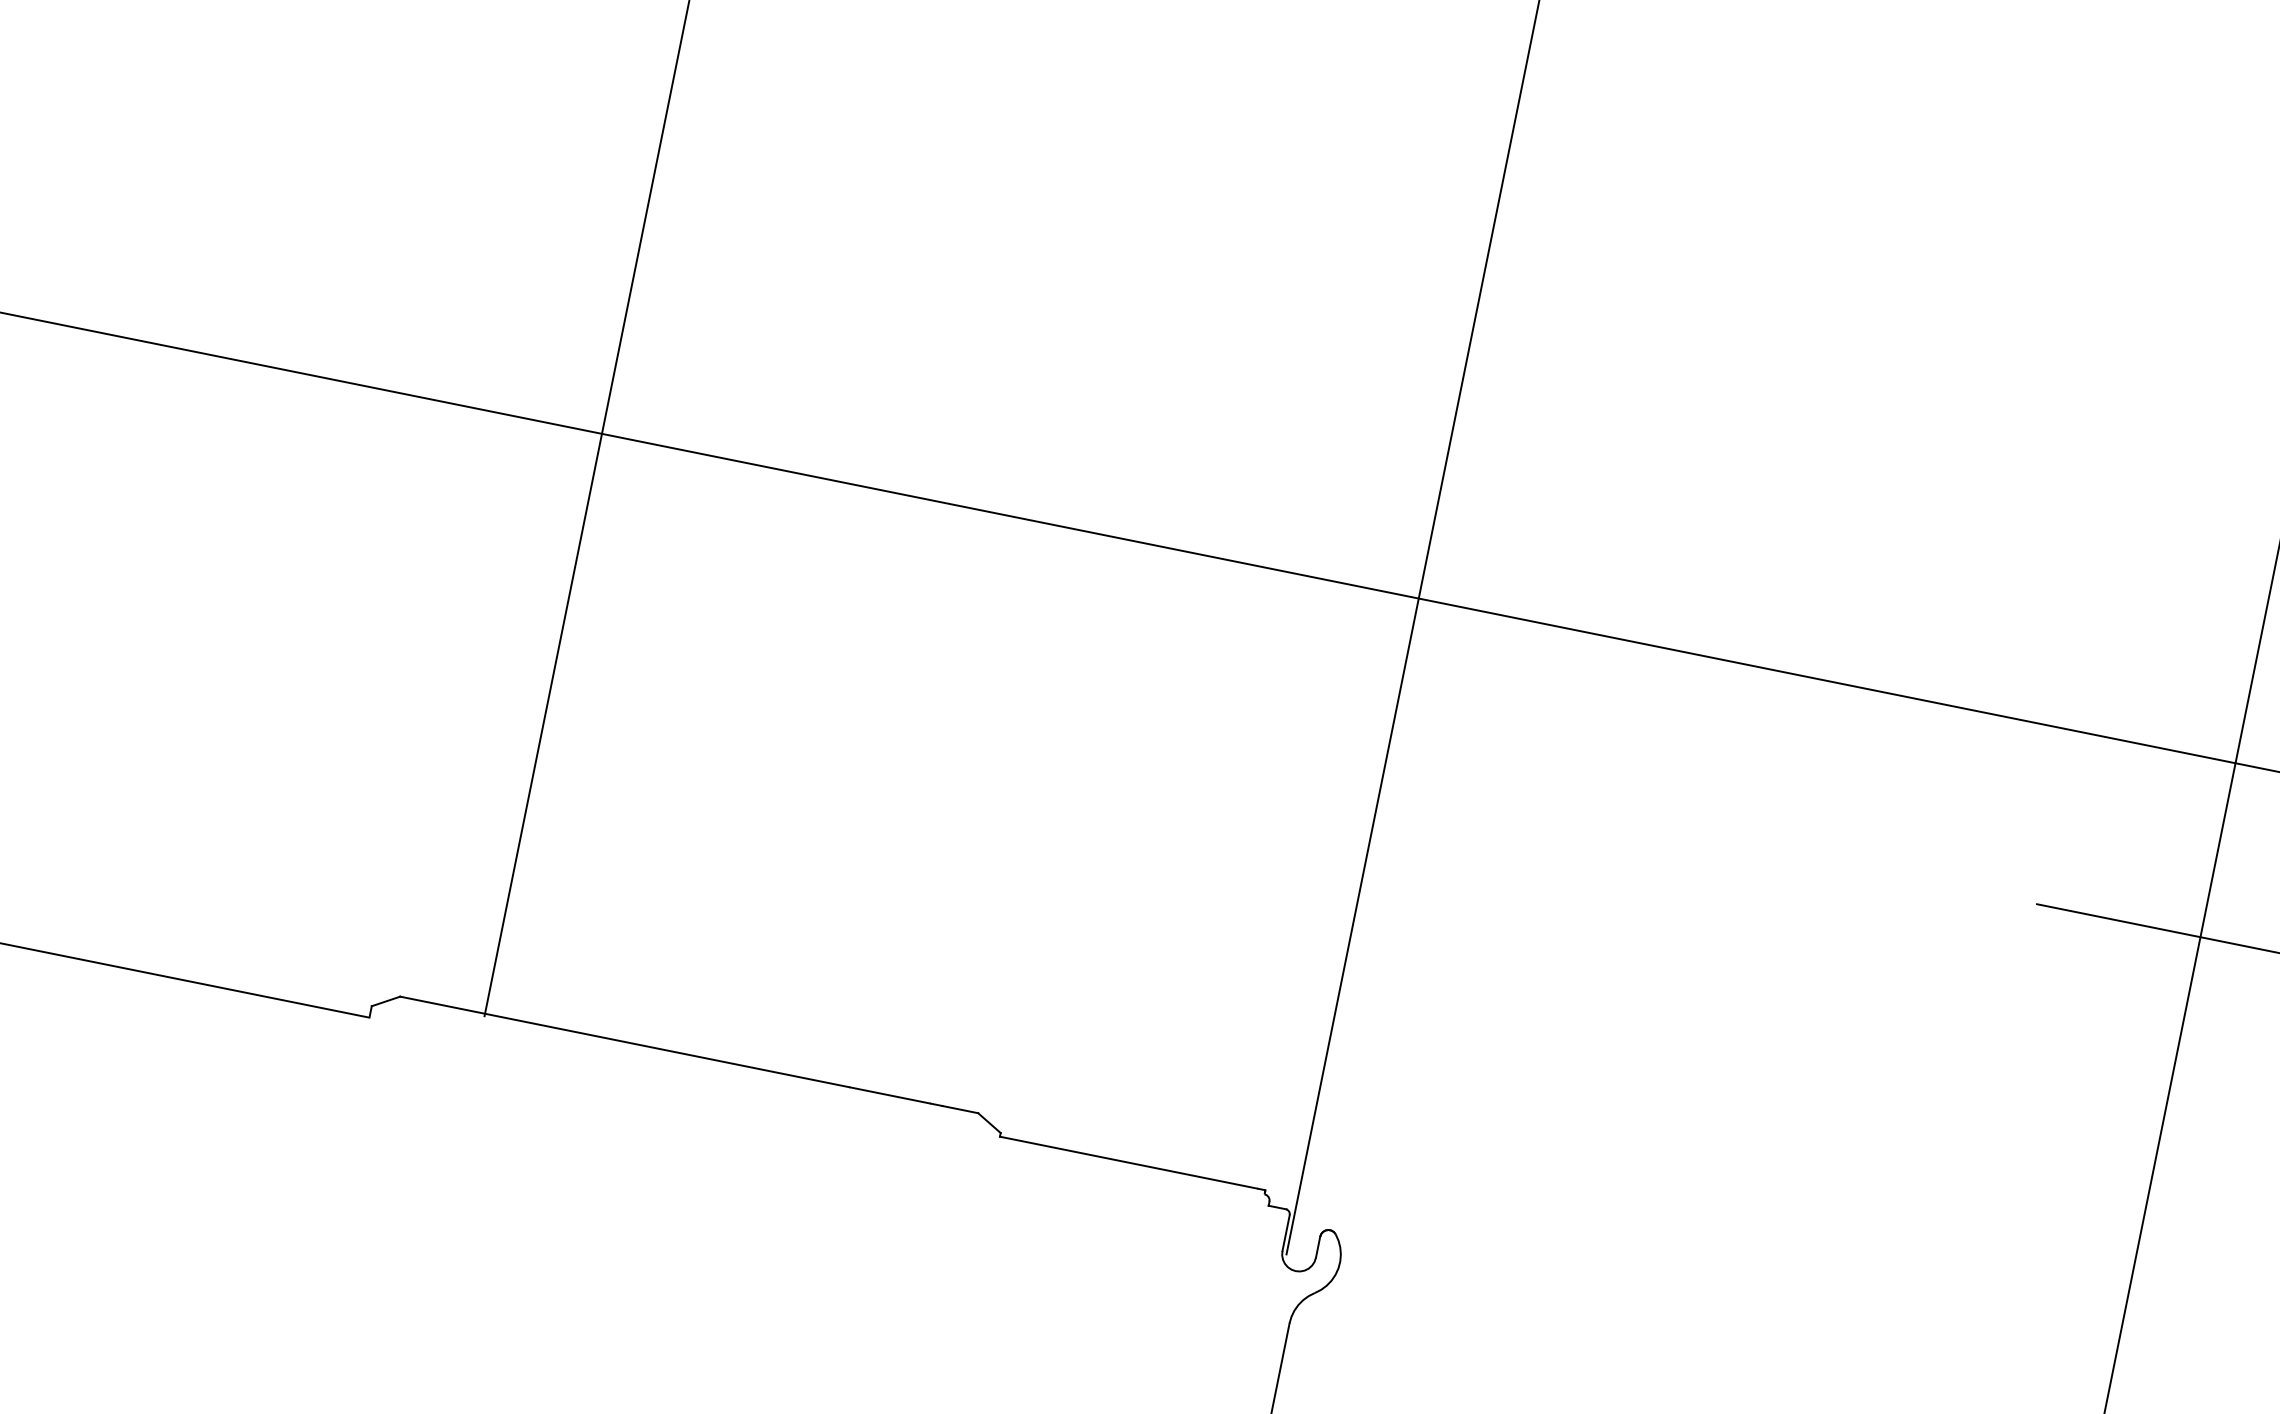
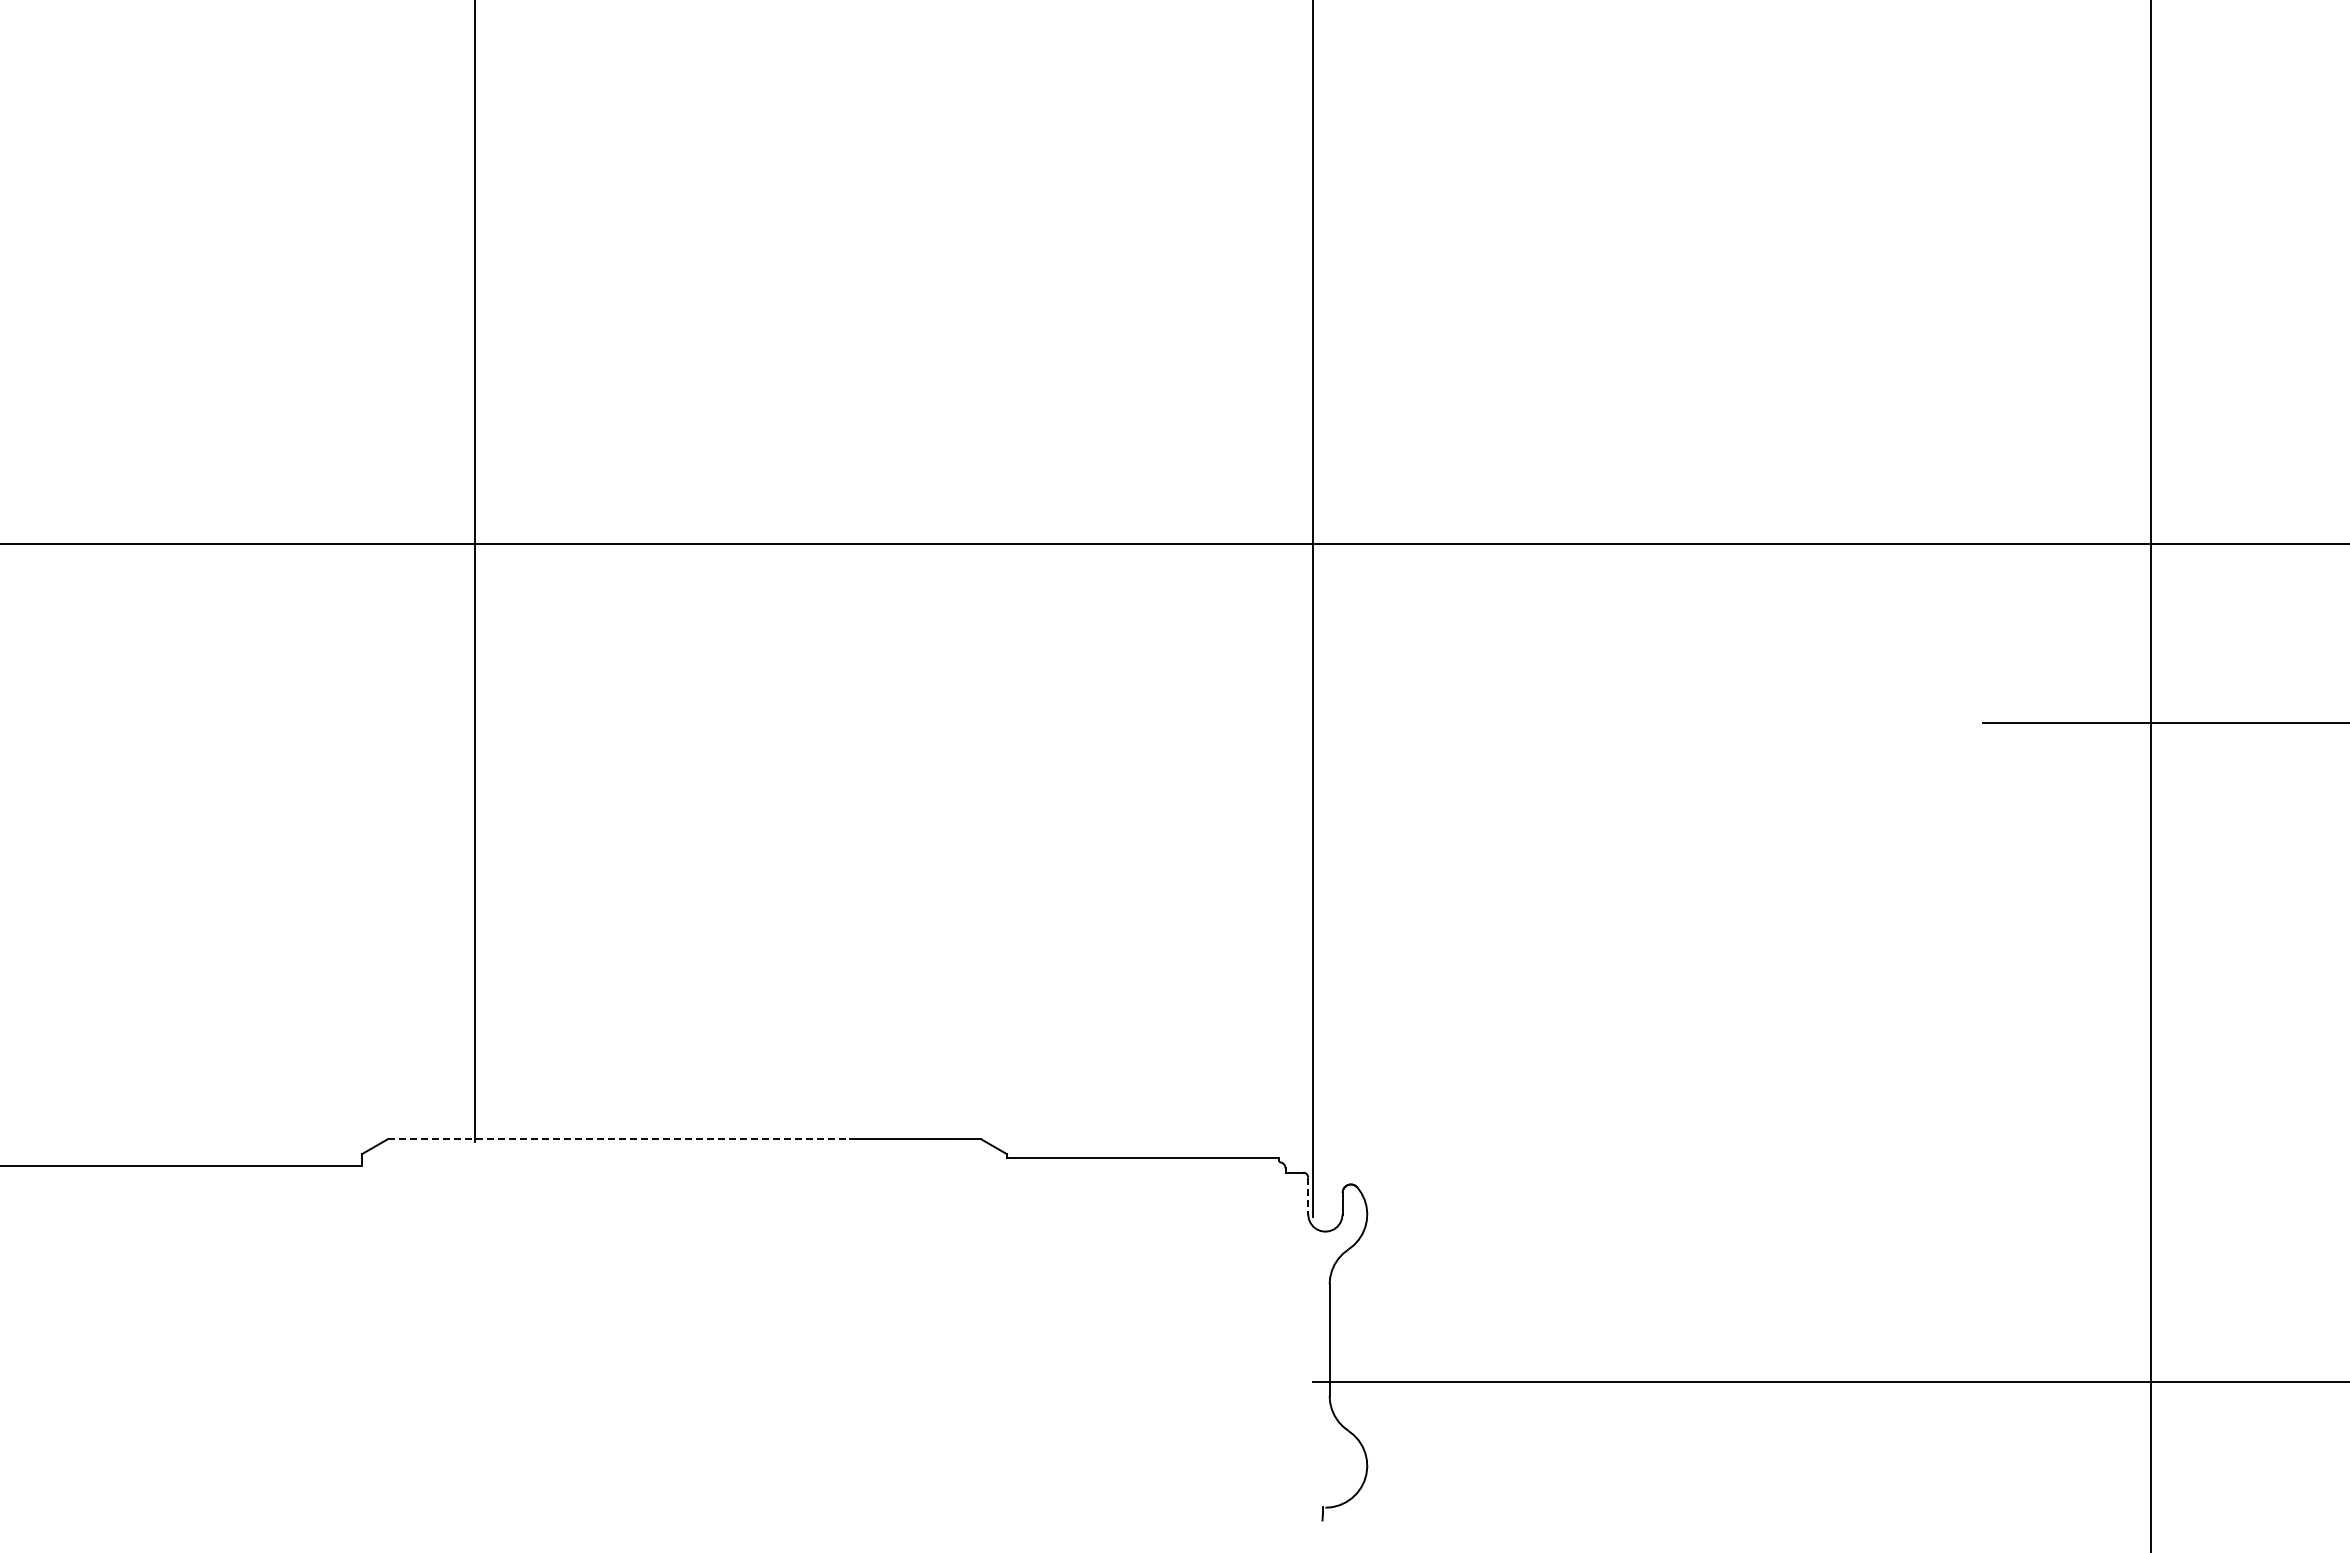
line: (624, 1042) -> (618, 1139), solid -> dashed
line: (1286, 1233) -> (1308, 1196), solid -> dashed

